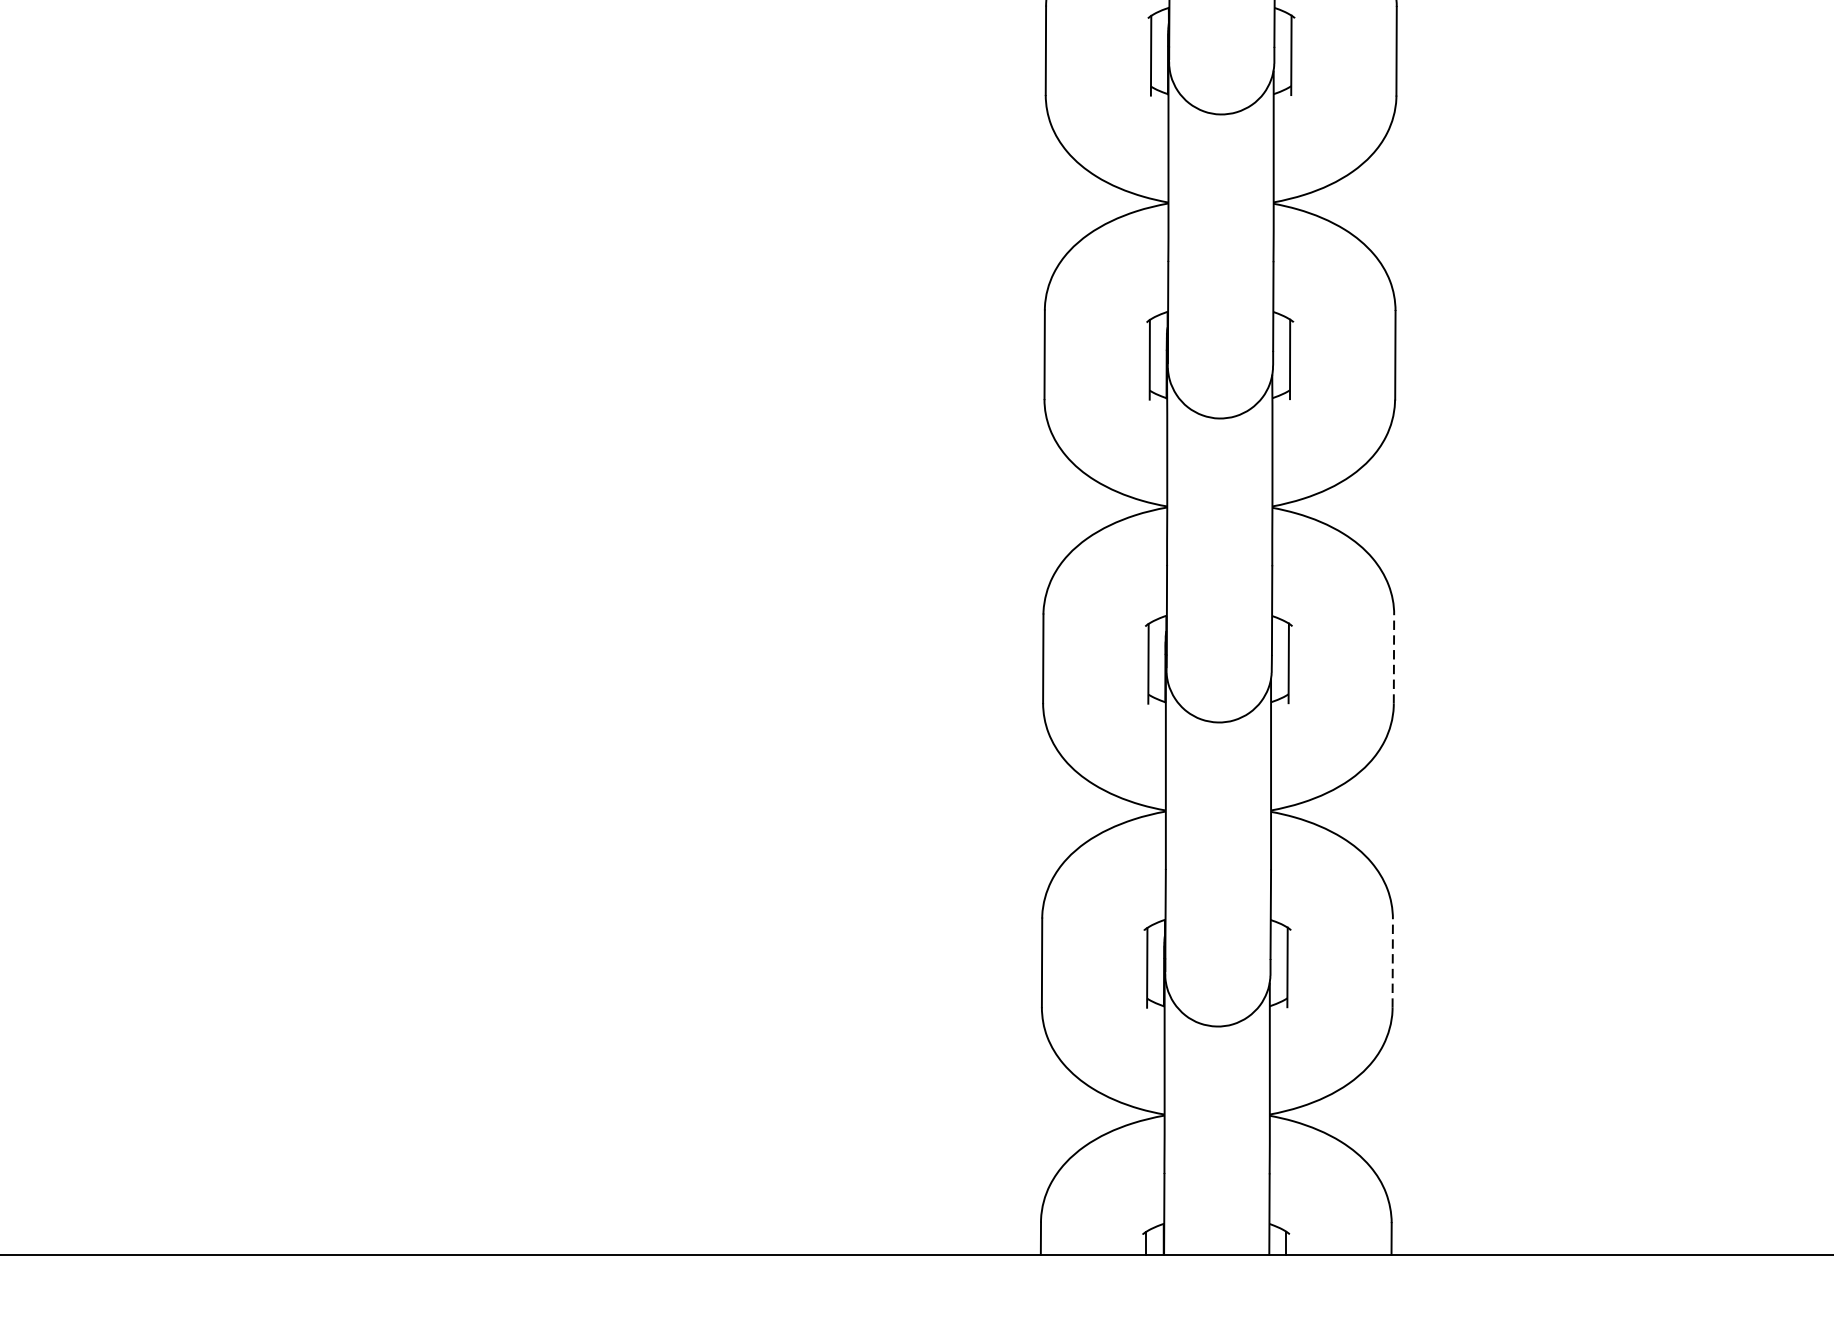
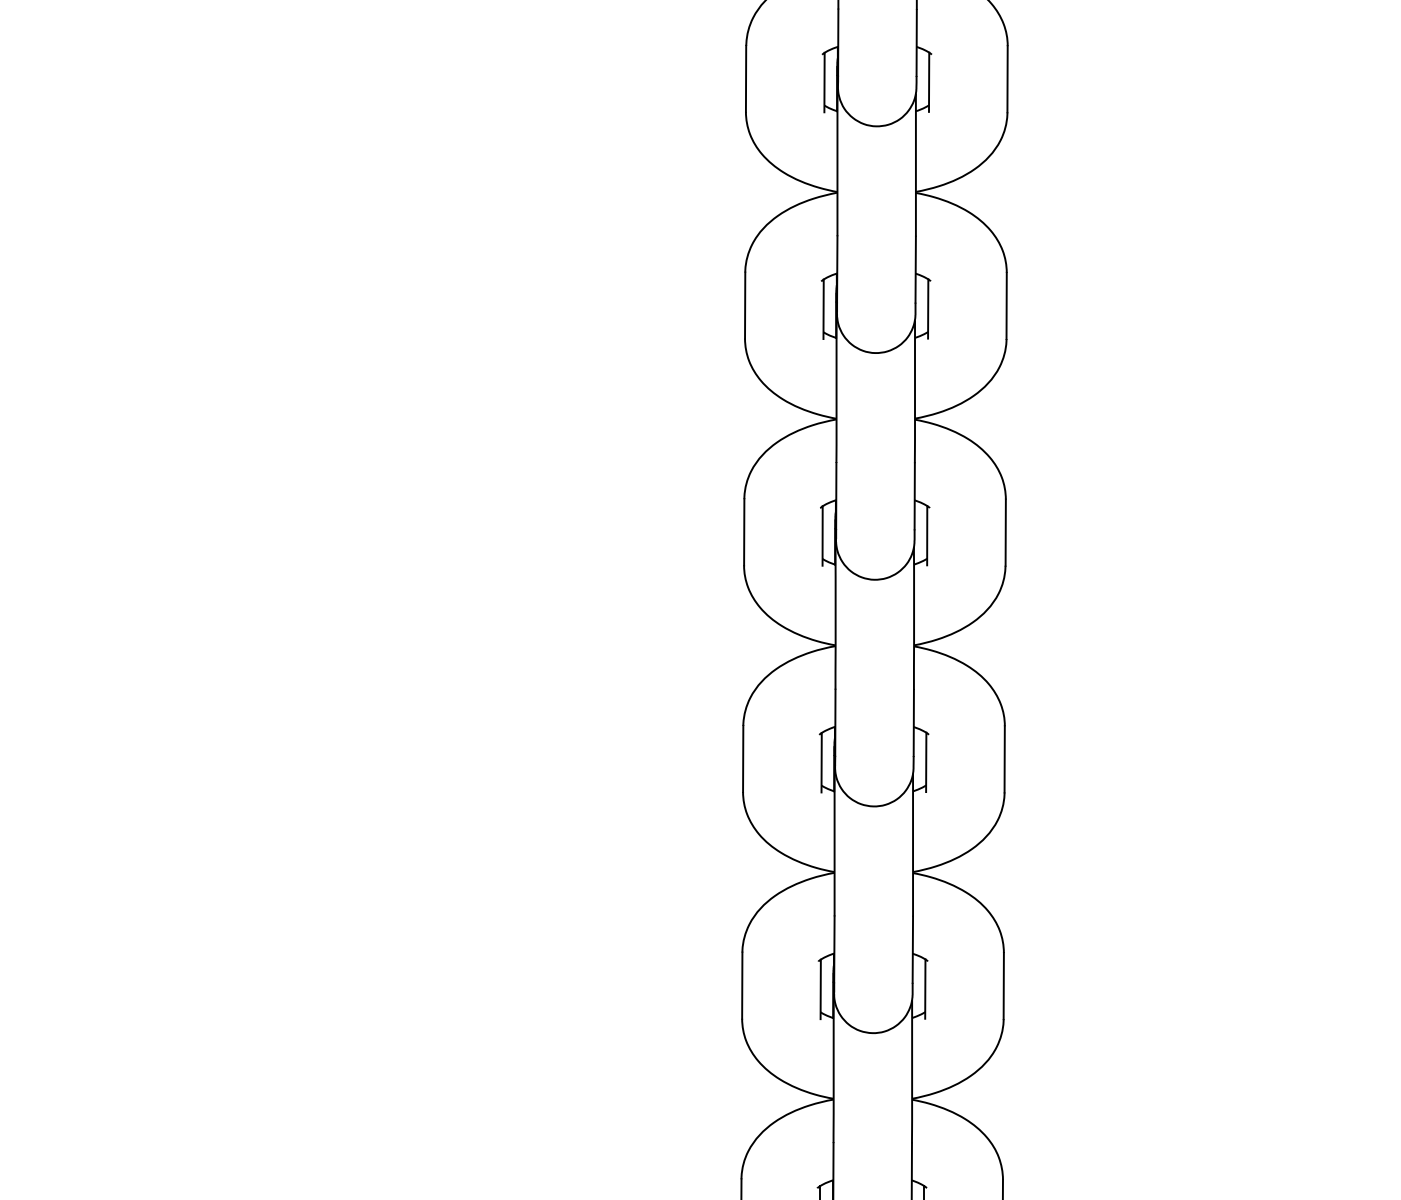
line: (1393, 658) -> (1004, 758), dashed -> solid
line: (1392, 962) -> (1003, 985), dashed -> solid

